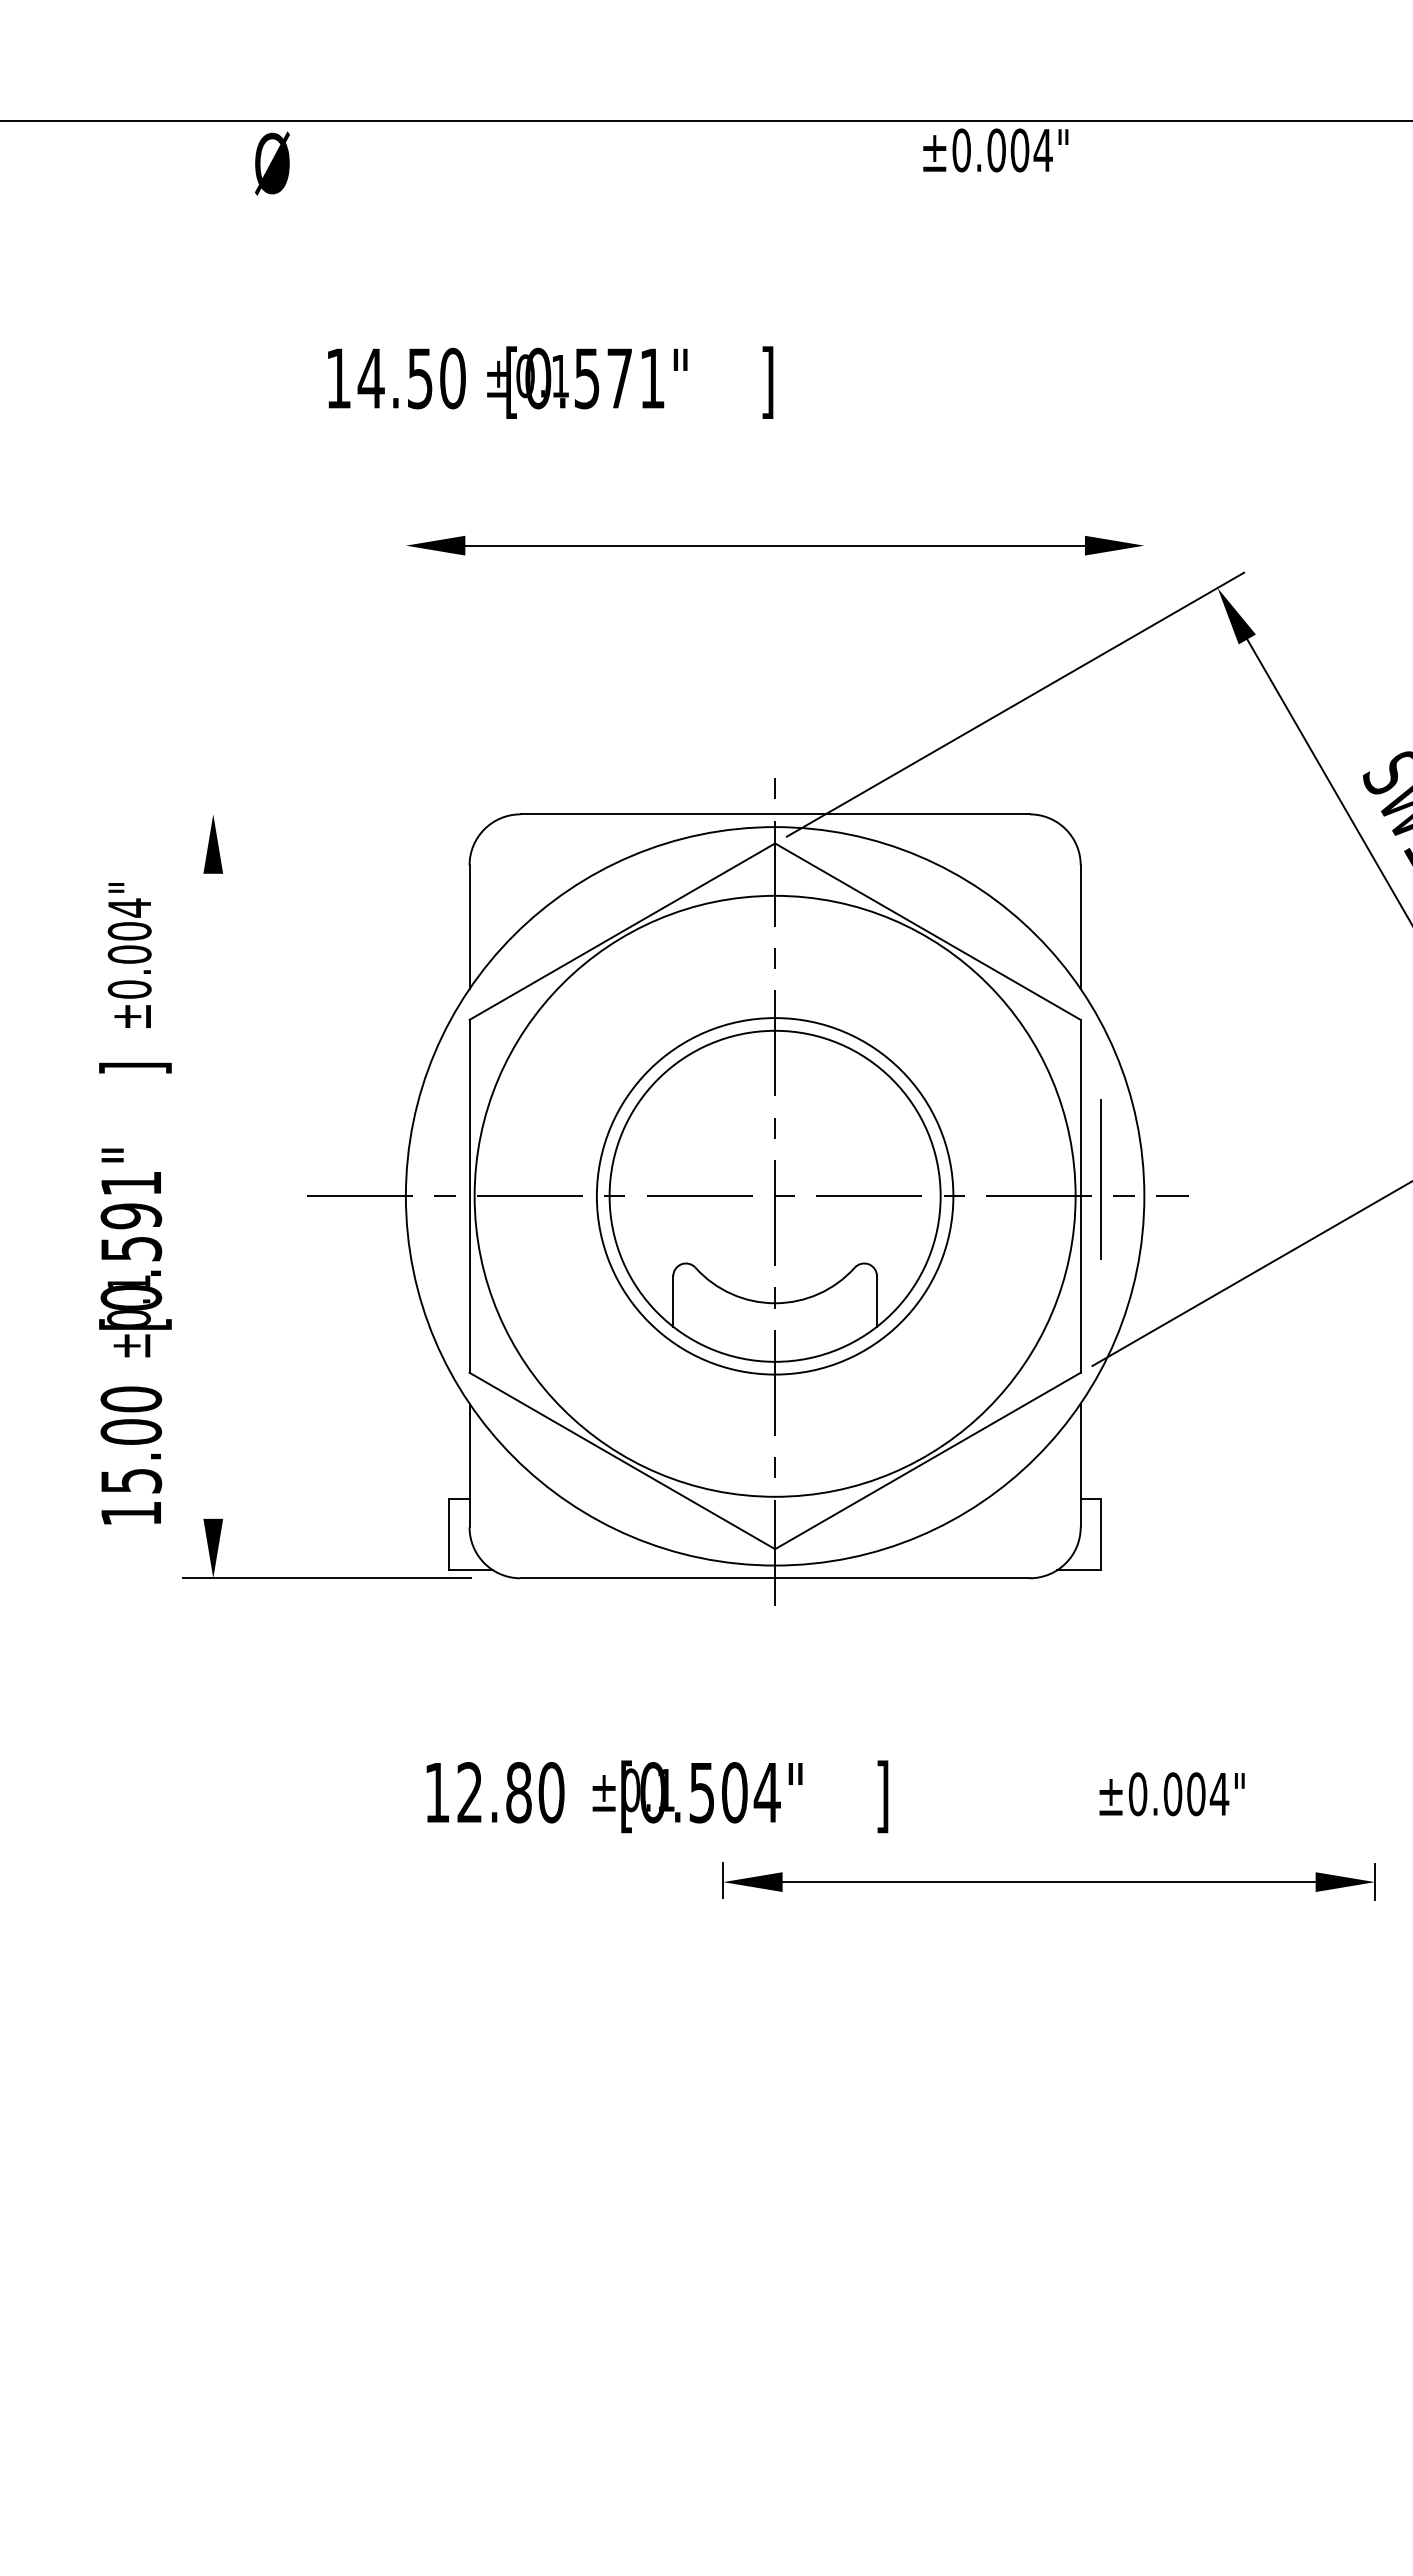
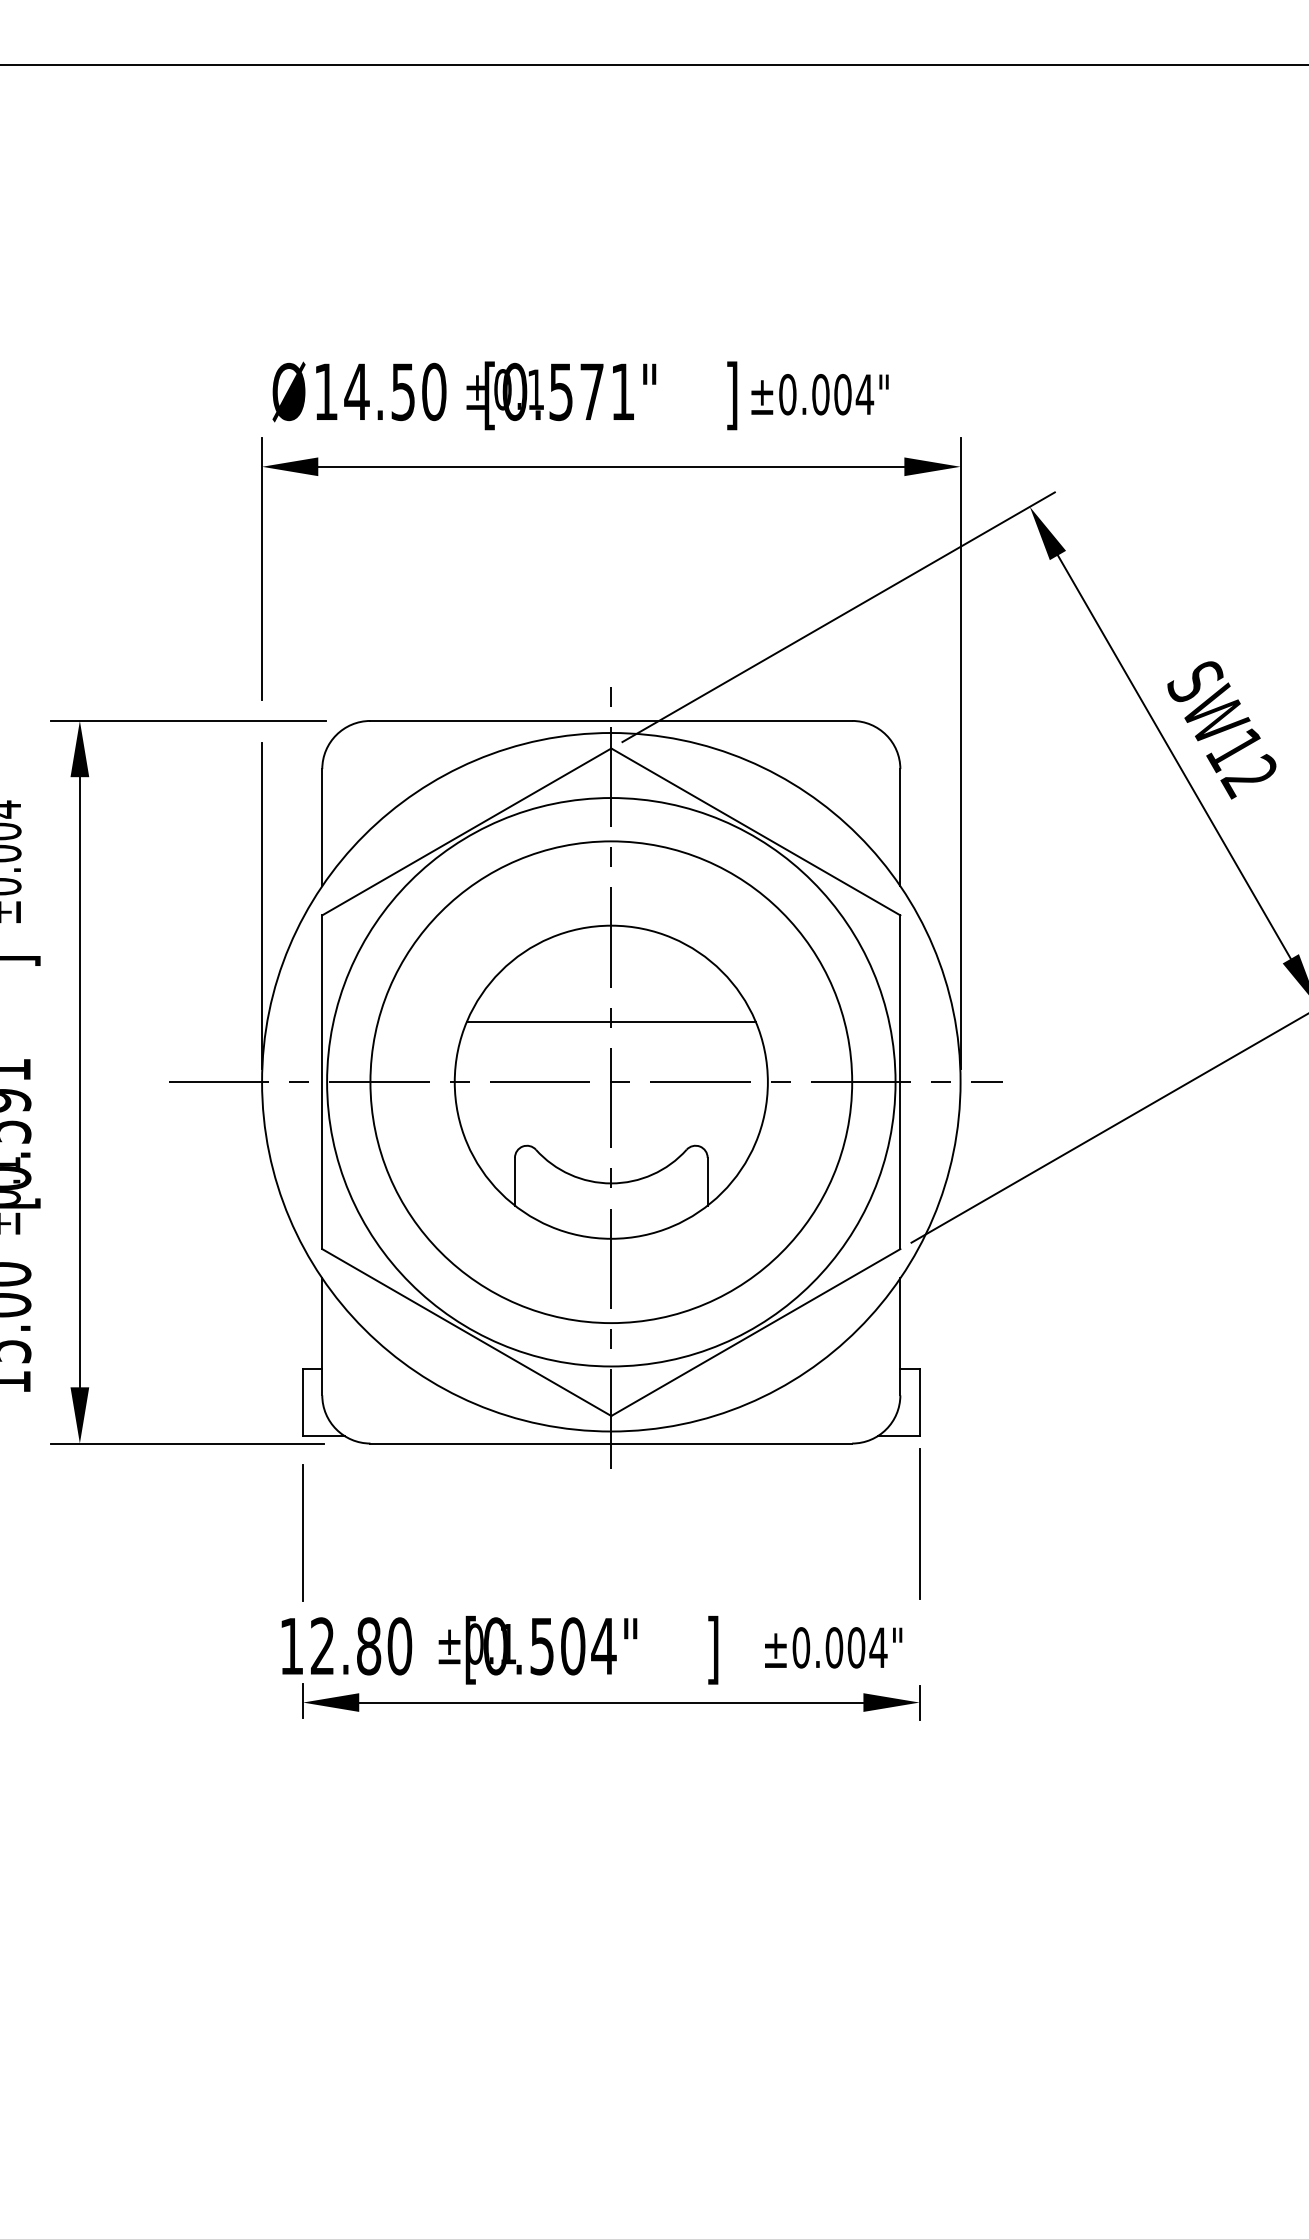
text: (995, 150) -> (819, 394), moved
text: (272, 163) -> (289, 391), moved
text: (550, 382) -> (526, 395), moved
line: (405, 653) -> (261, 568), added
line: (327, 814) -> (187, 721), added
line: (1144, 848) -> (960, 753), added
line: (405, 1009) -> (261, 905), added
line: (774, 1132) -> (610, 1021), added
line: (1100, 1179) -> (919, 1524), moved
line: (213, 1195) -> (80, 1081), added
circle: (774, 1195) -> (610, 1081), size x1.43
line: (449, 1672) -> (303, 1532), added
text: (1171, 1794) -> (833, 1648), moved
part: (1048, 1881) -> (610, 1701), moved

